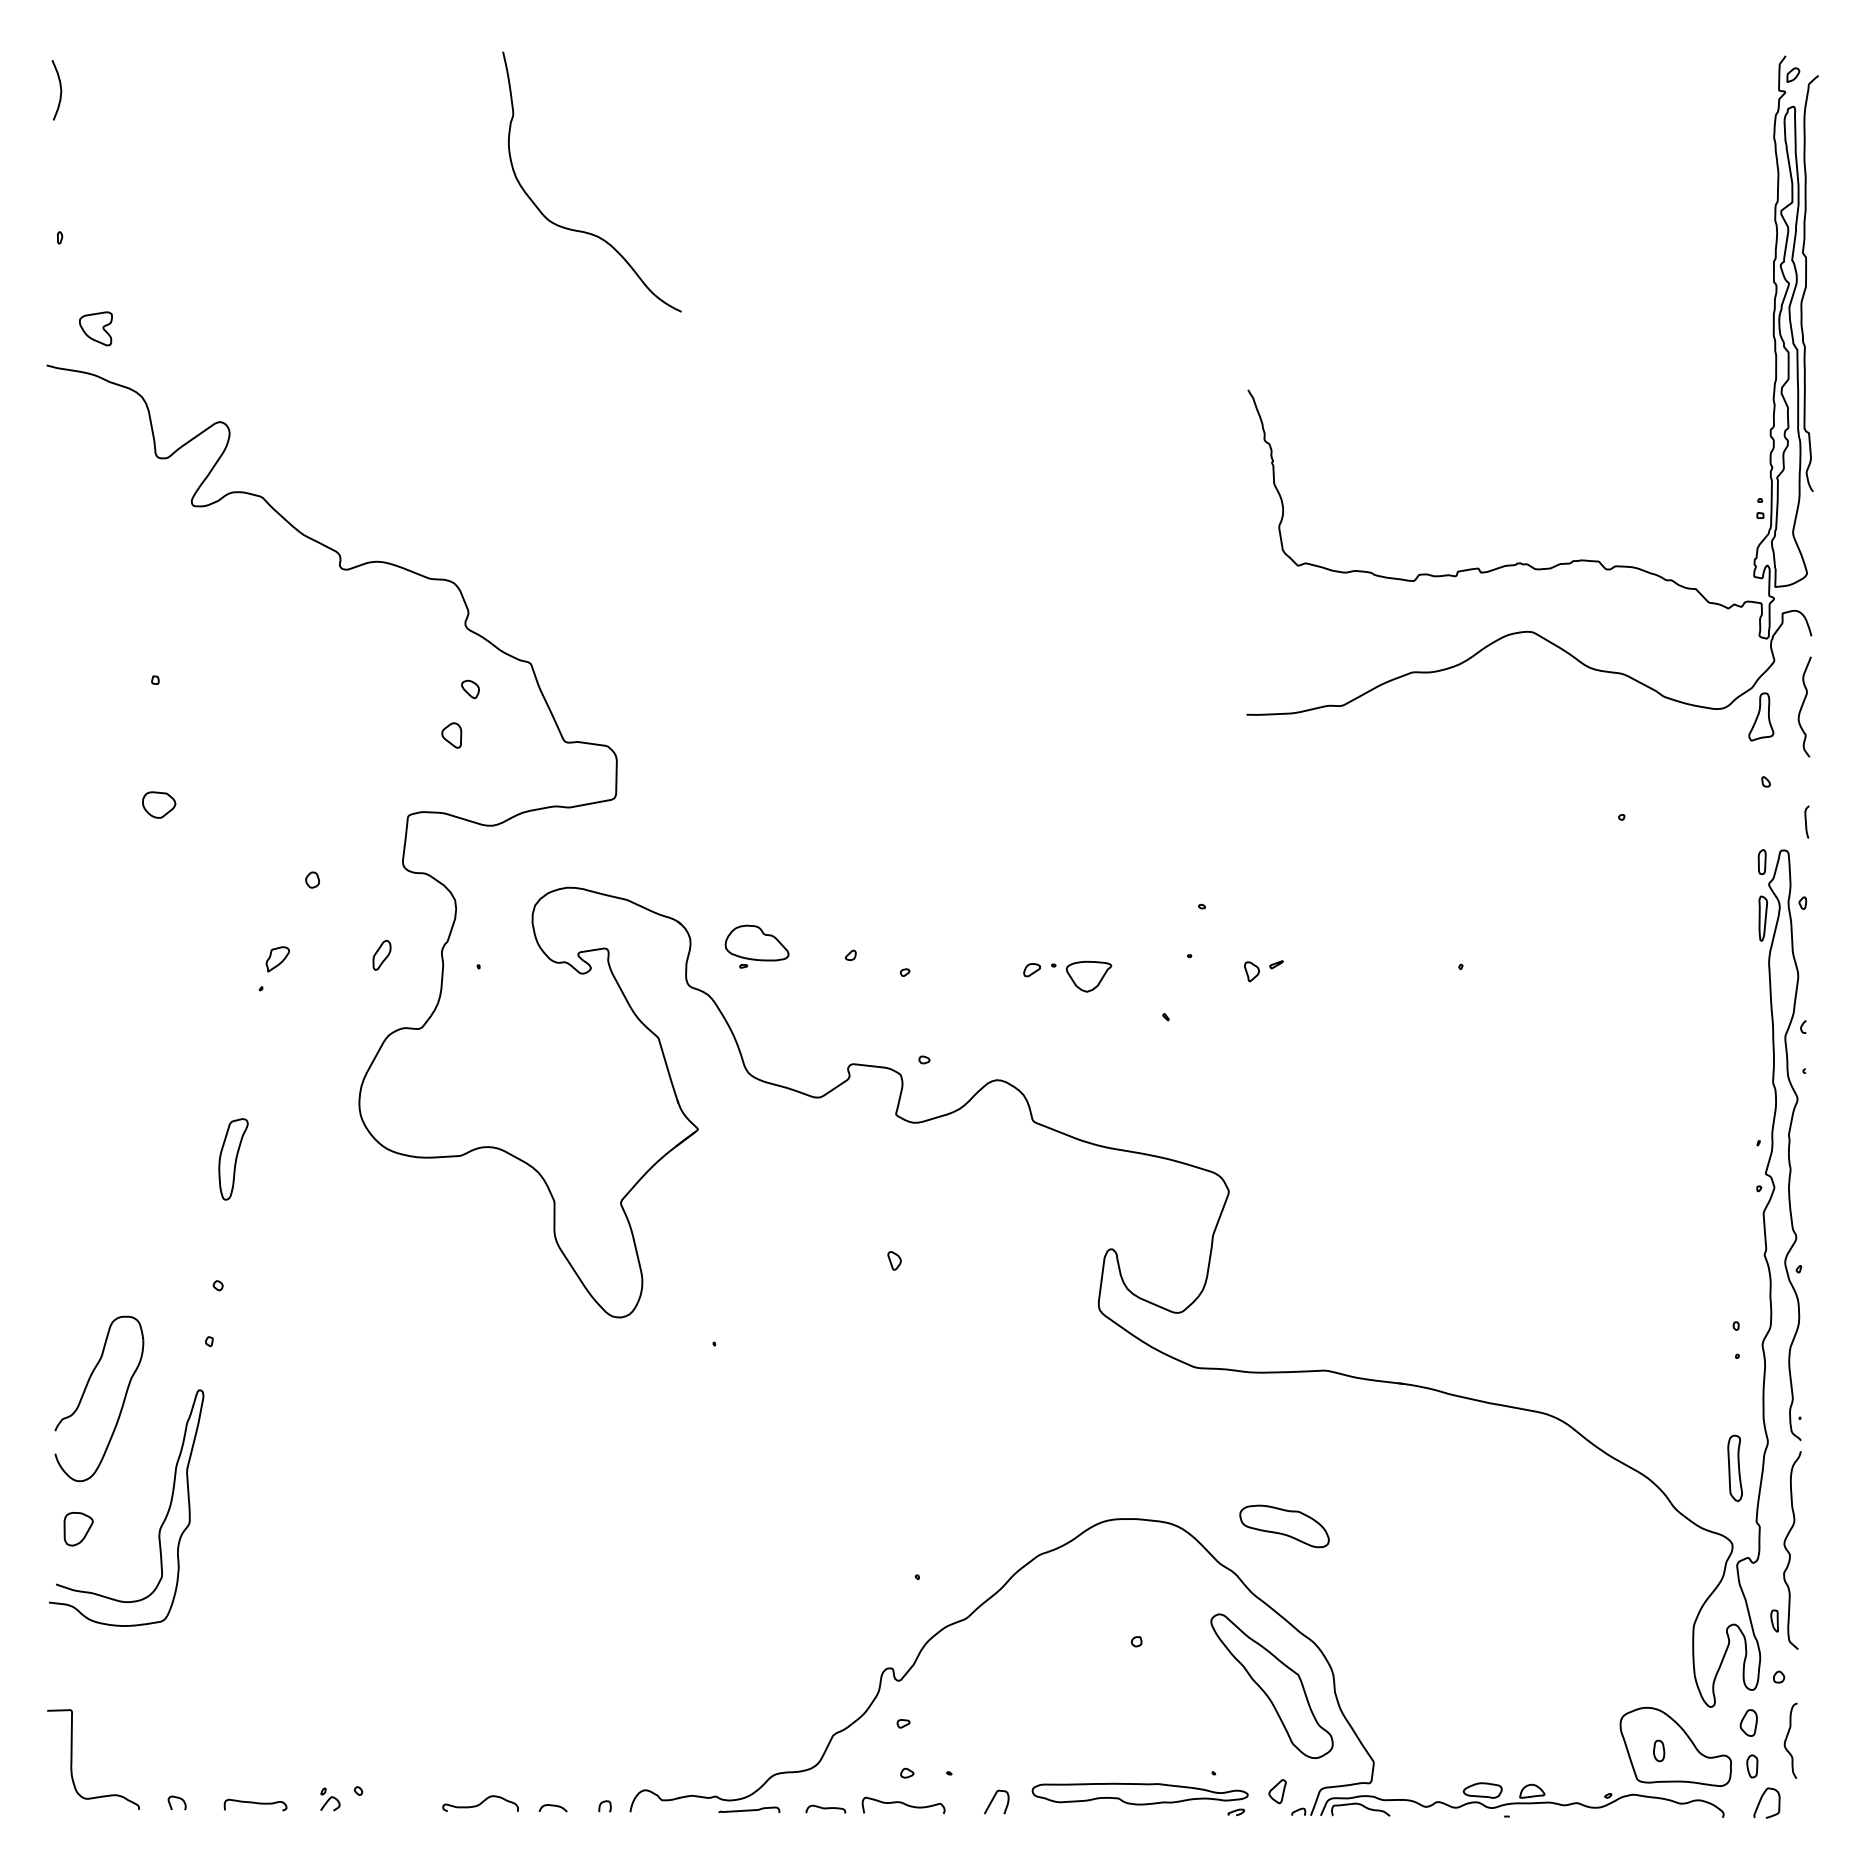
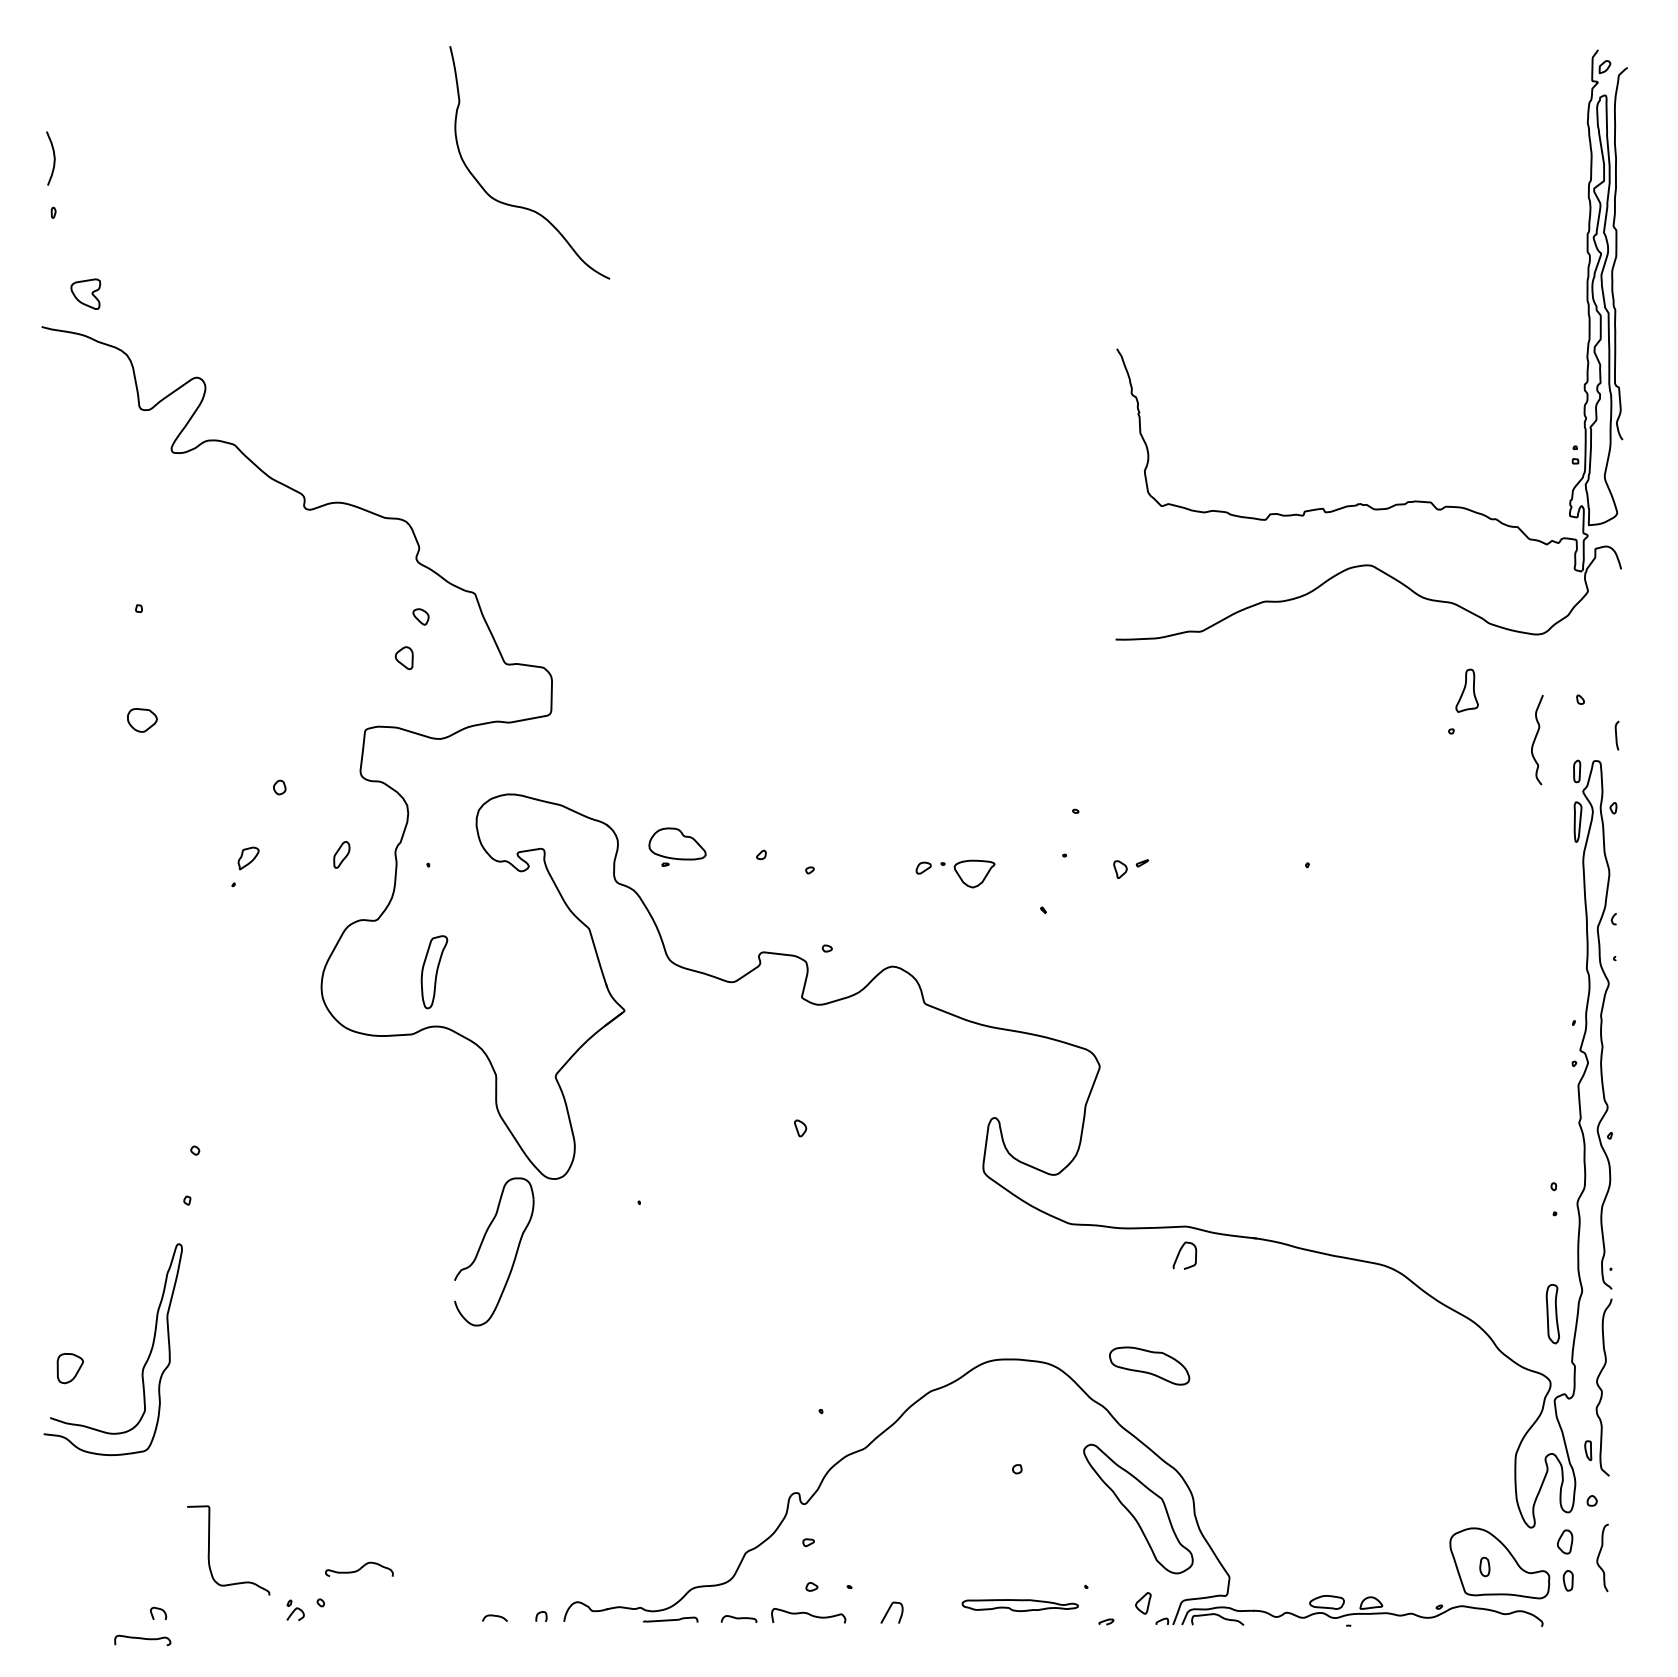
curve: (60, 90) -> (54, 158), moved
curve: (1803, 705) -> (1536, 738), moved
part: (1761, 716) -> (1467, 690), moved
part: (233, 1159) -> (434, 972), moved
part: (84, 1394) -> (481, 1247), moved
curve: (72, 1759) -> (209, 1550), moved
part: (1139, 1793) -> (1019, 1605), size x0.6
curve: (1761, 1800) -> (1179, 1253), moved
curve: (255, 1803) -> (142, 1639), moved
curve: (480, 1803) -> (359, 1569), moved

